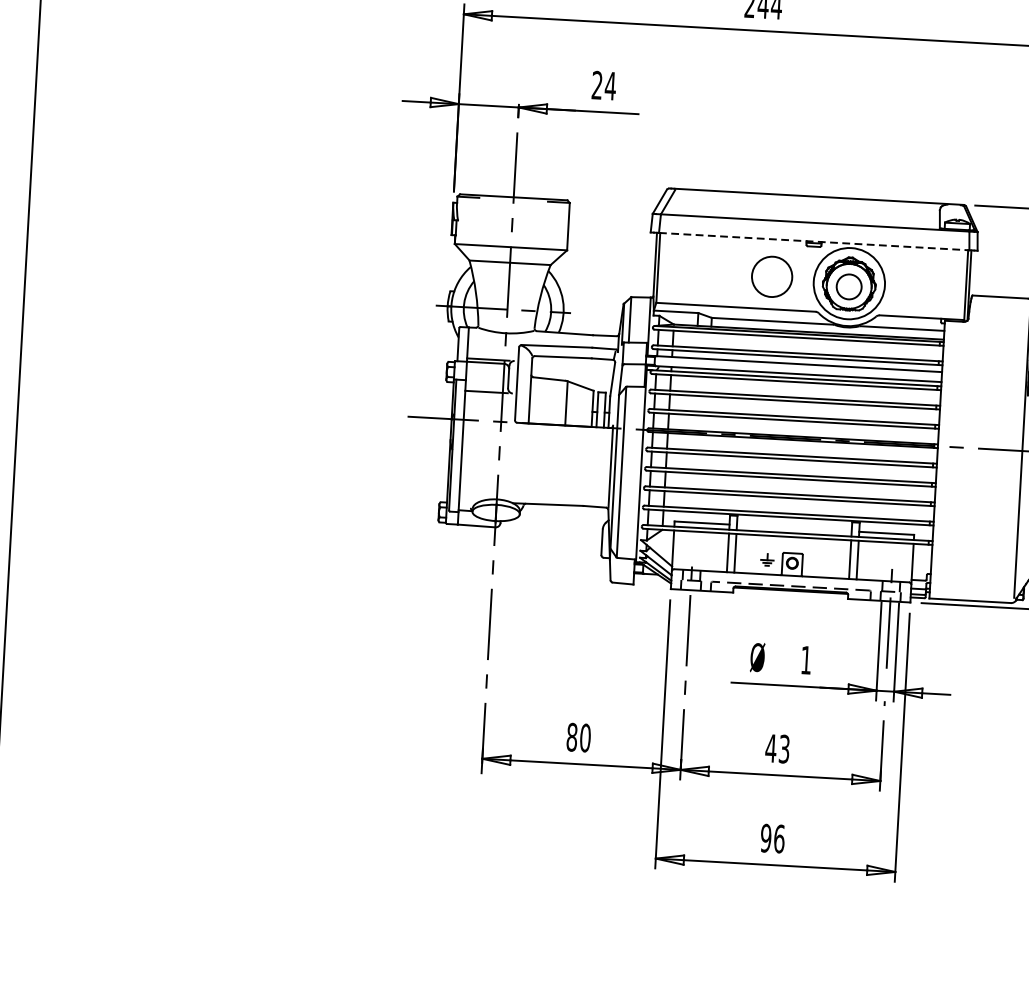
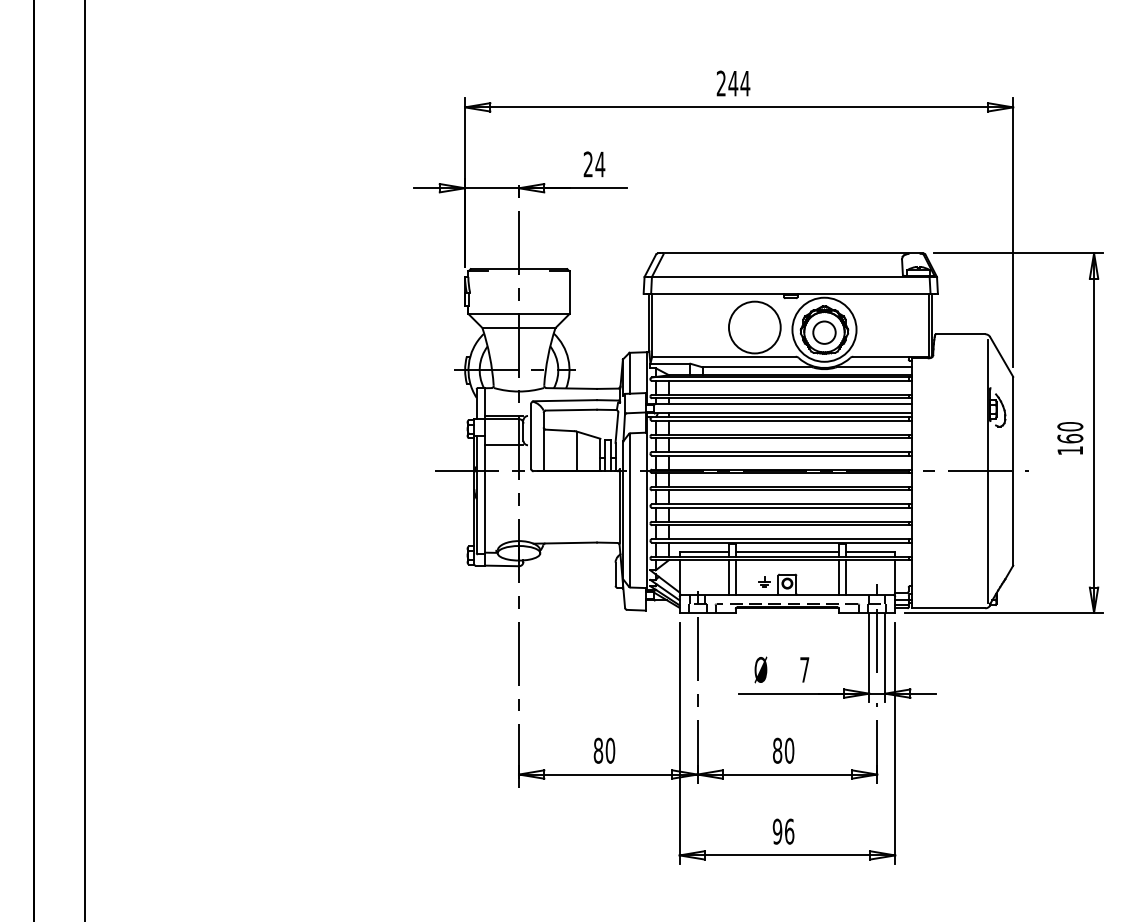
line: (813, 241) -> (790, 293), dashed -> solid
circle: (771, 276) -> (754, 327), size x1.43
line: (794, 527) -> (787, 551), added
text: (806, 659) -> (804, 669), 1 -> 7
text: (777, 748) -> (783, 750), 43 -> 80

